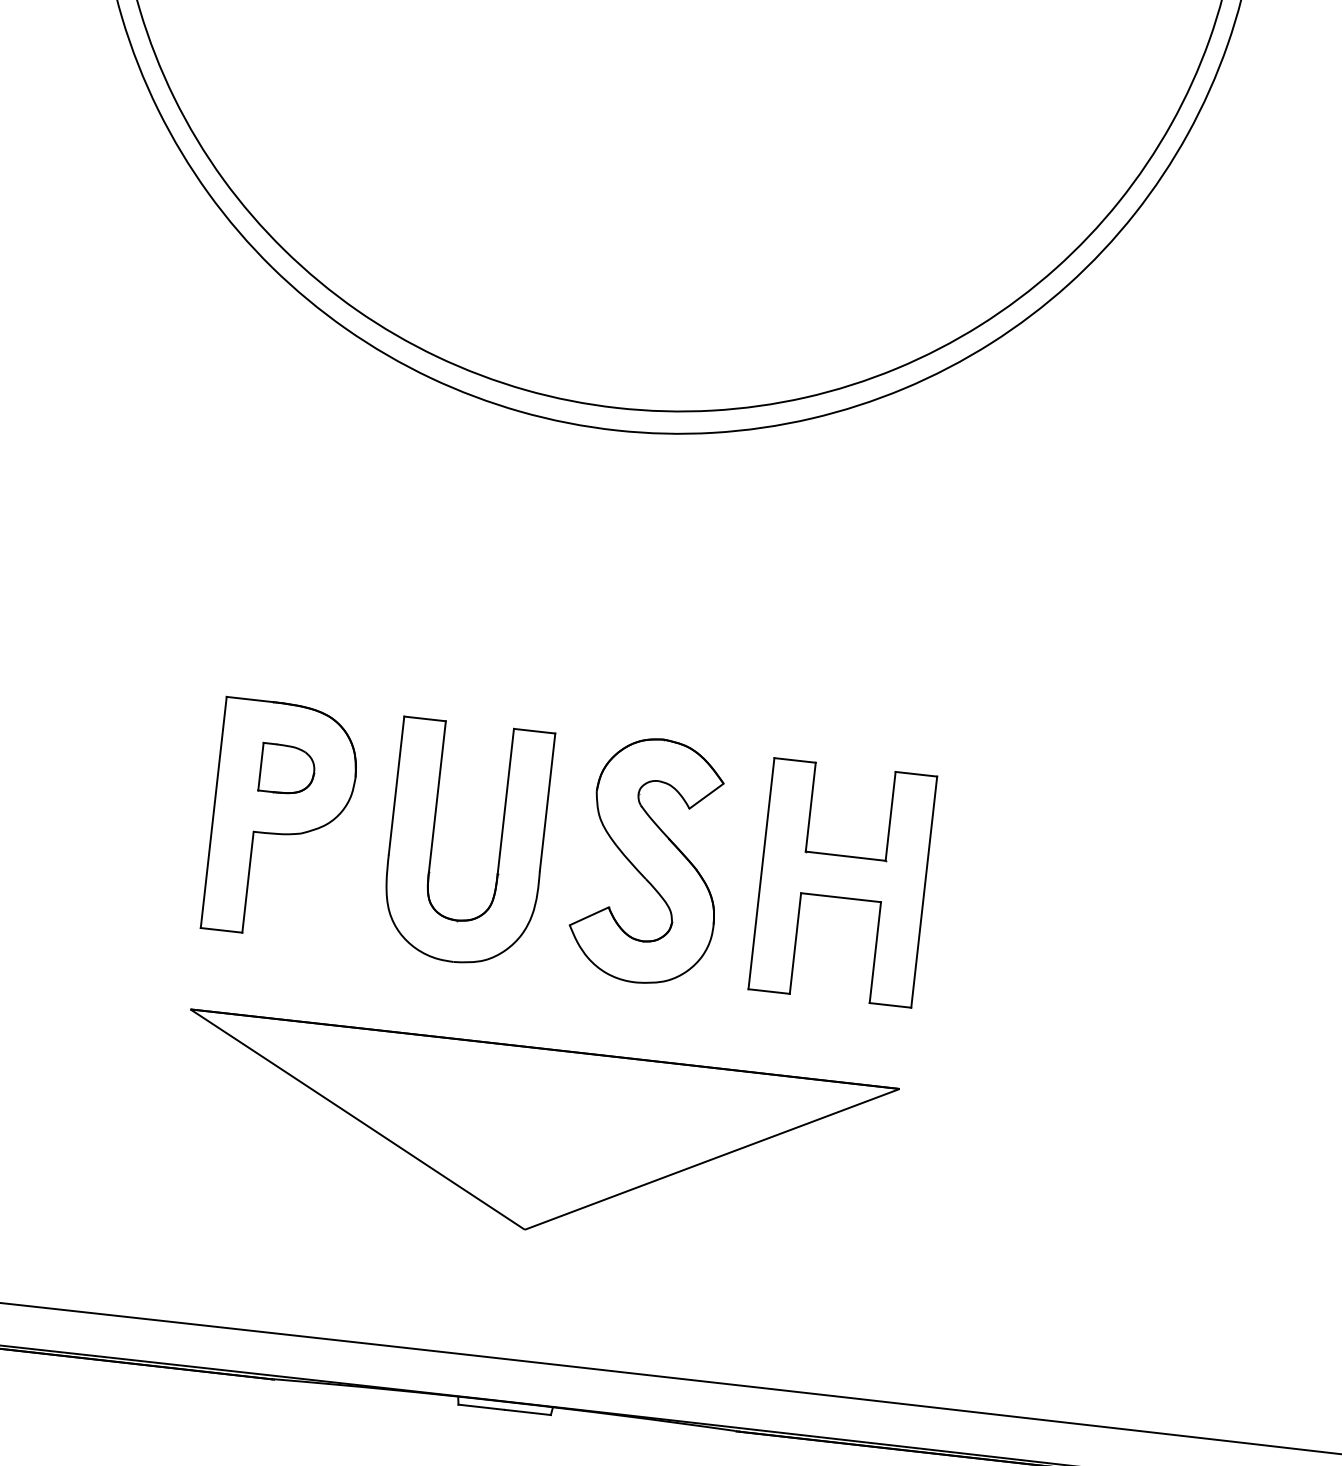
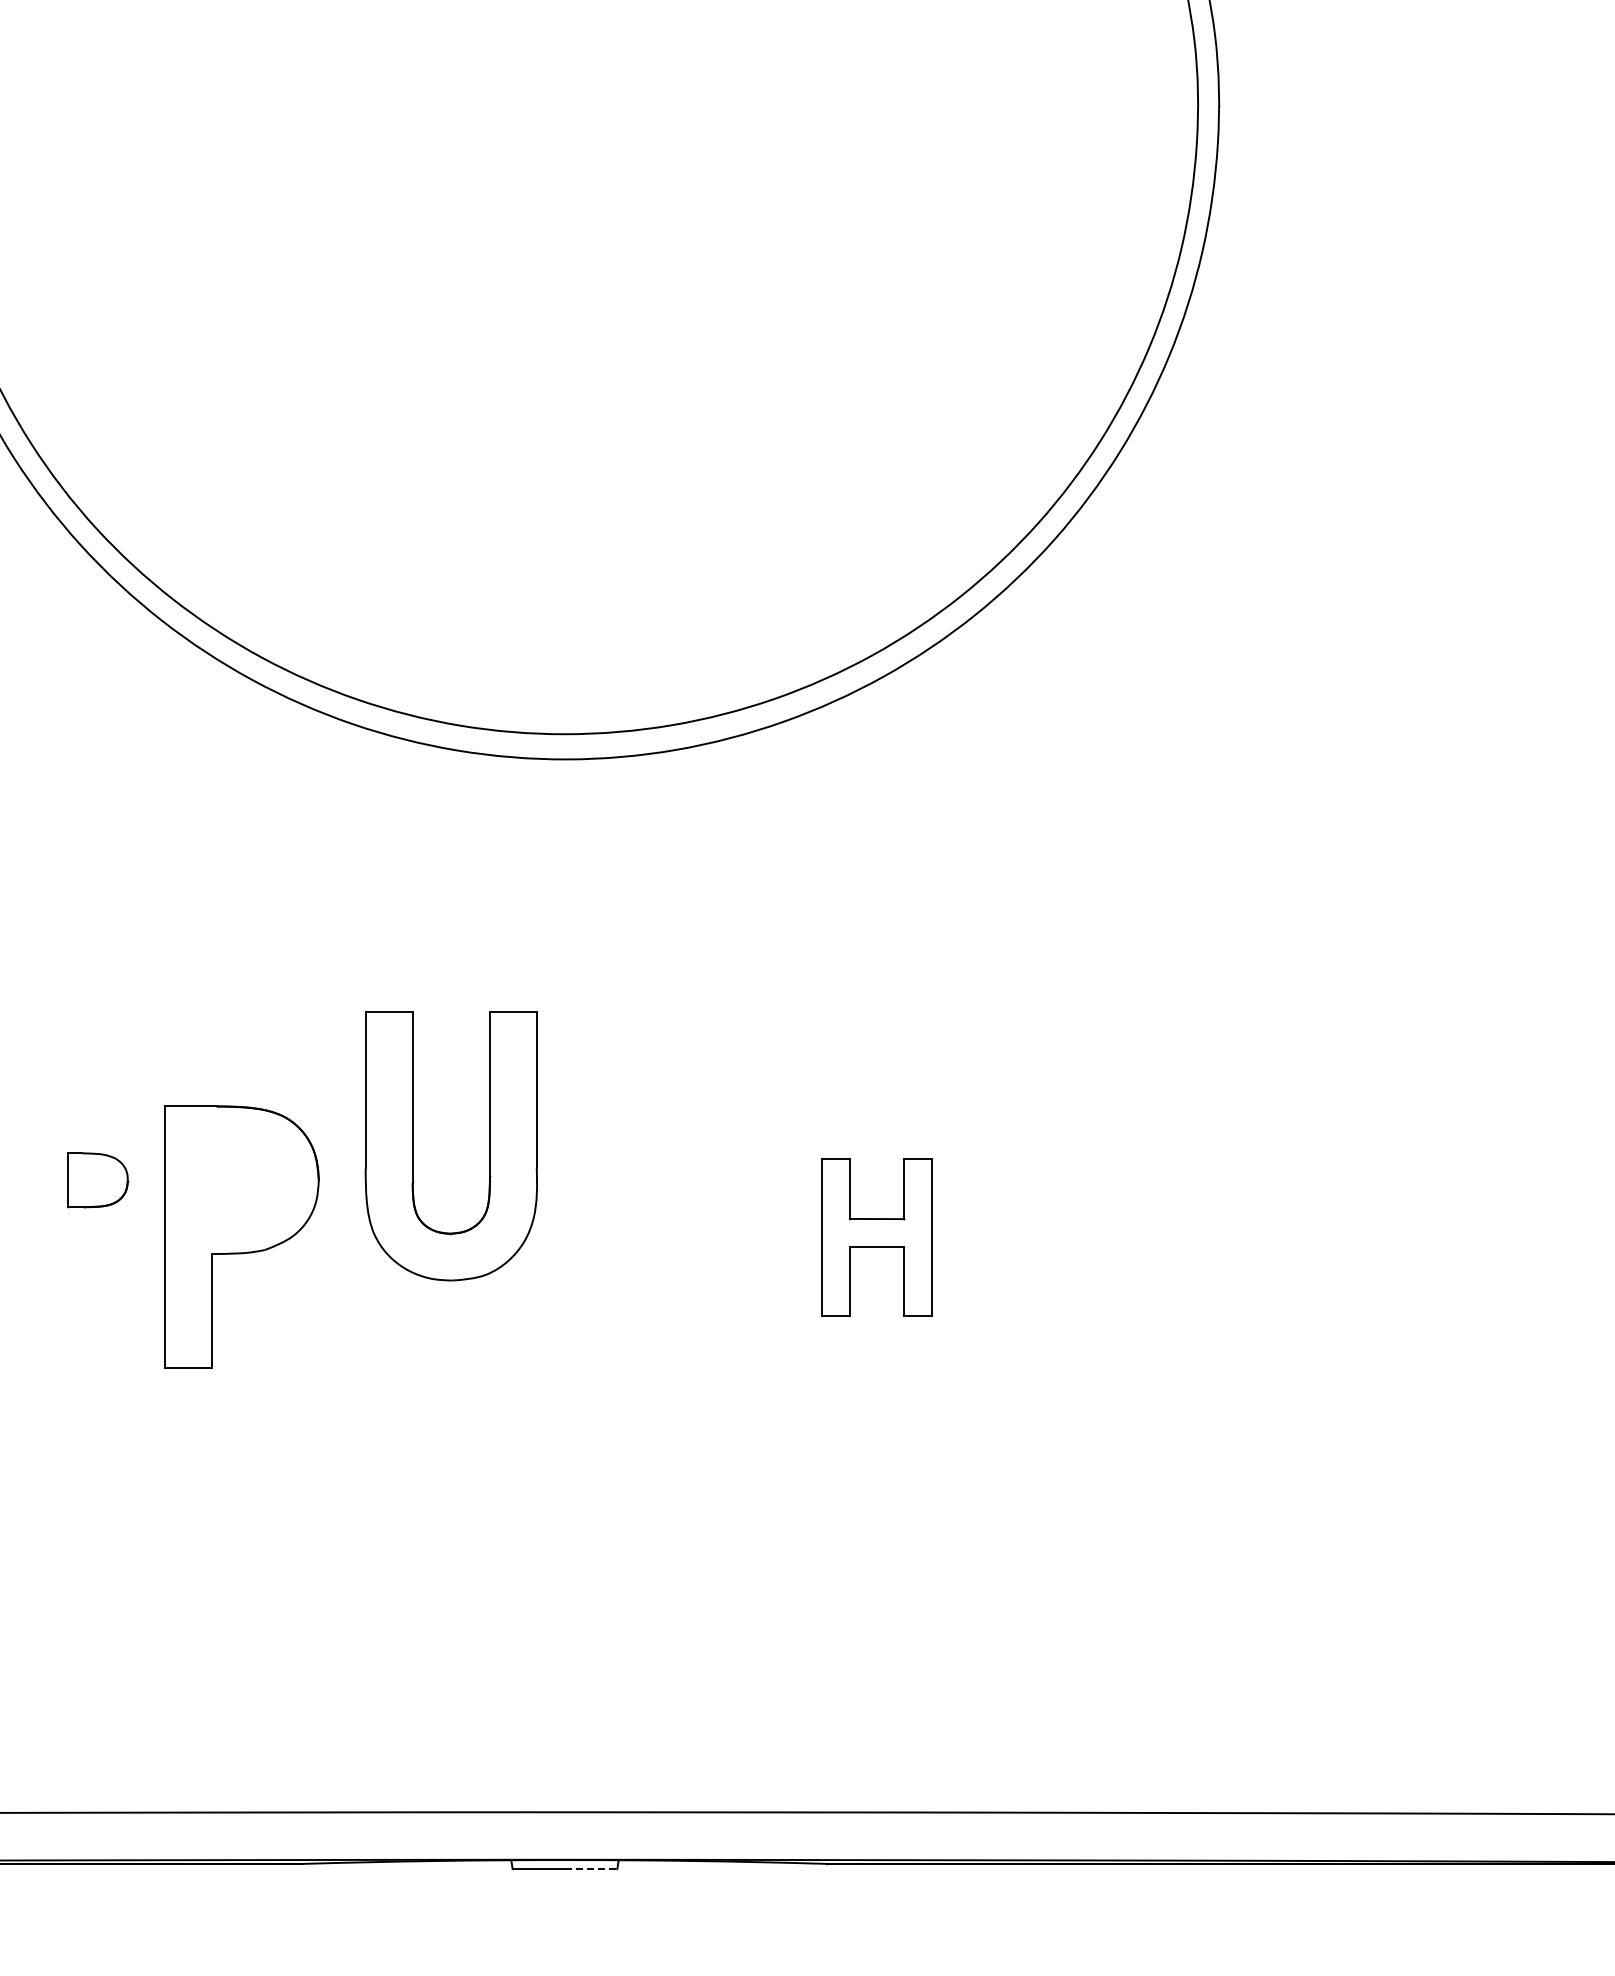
part: (288, 769) -> (98, 1180), moved
part: (433, 839) -> (413, 1146), moved
part: (649, 860) -> (657, 1236), removed
part: (842, 882) -> (876, 1236), size x0.6
part: (534, 1139) -> (564, 1562), removed
line: (528, 1412) -> (591, 1869), solid -> dashed

